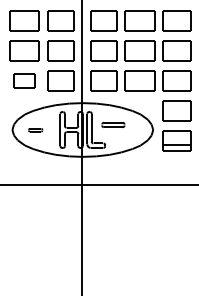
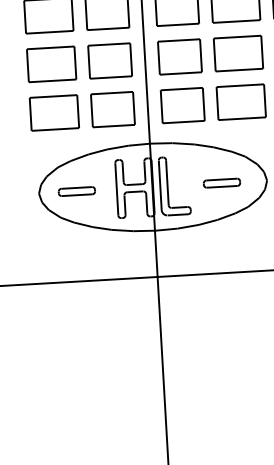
part: (24, 80) -> (53, 112), size x1.43
part: (113, 124) -> (222, 182), moved
part: (35, 130) -> (76, 192), size x1.67

